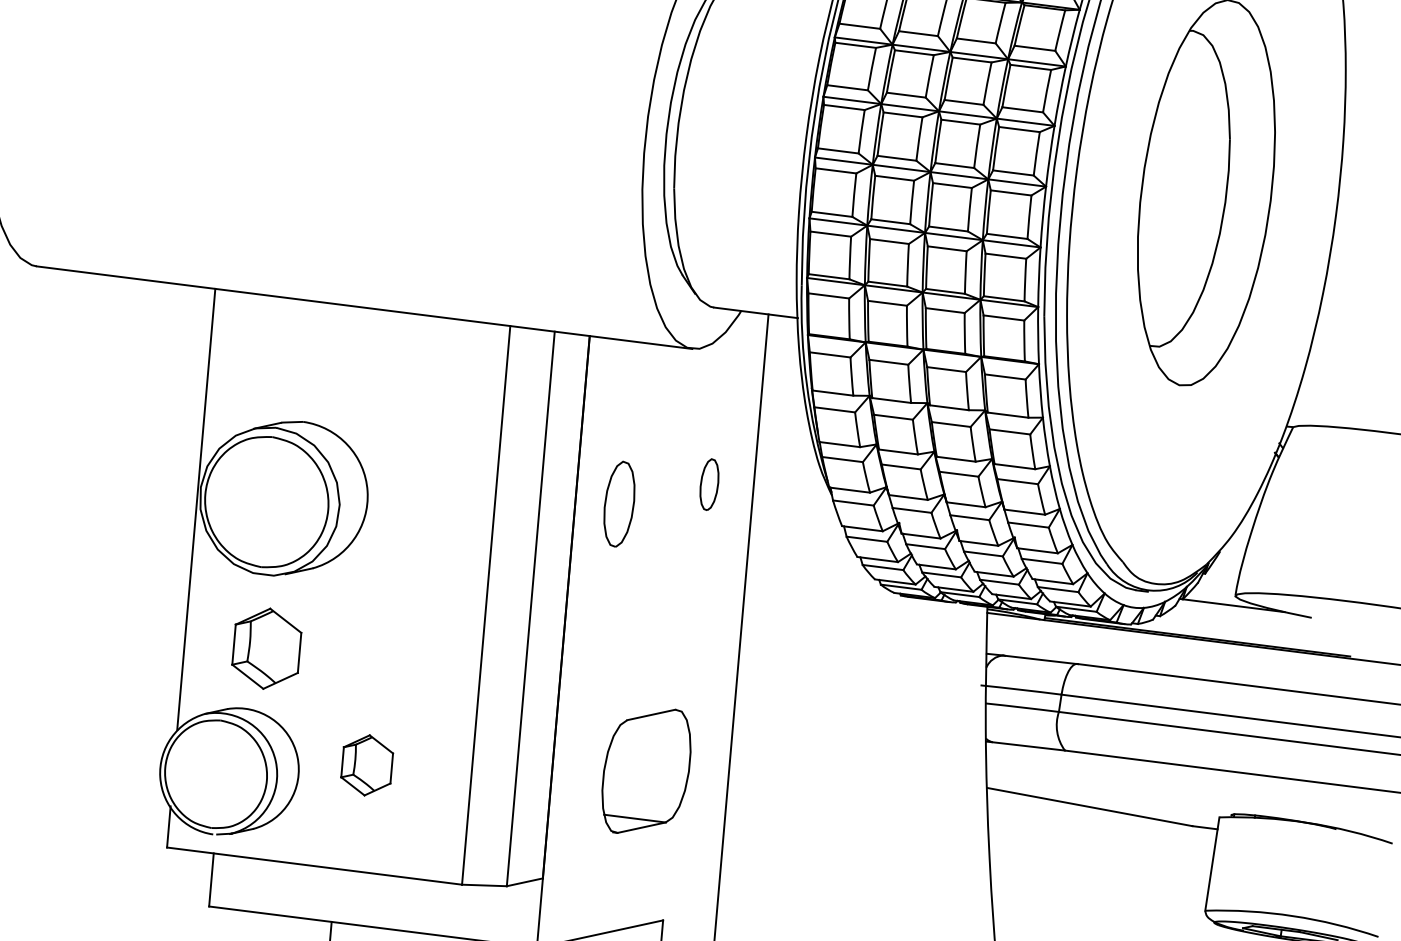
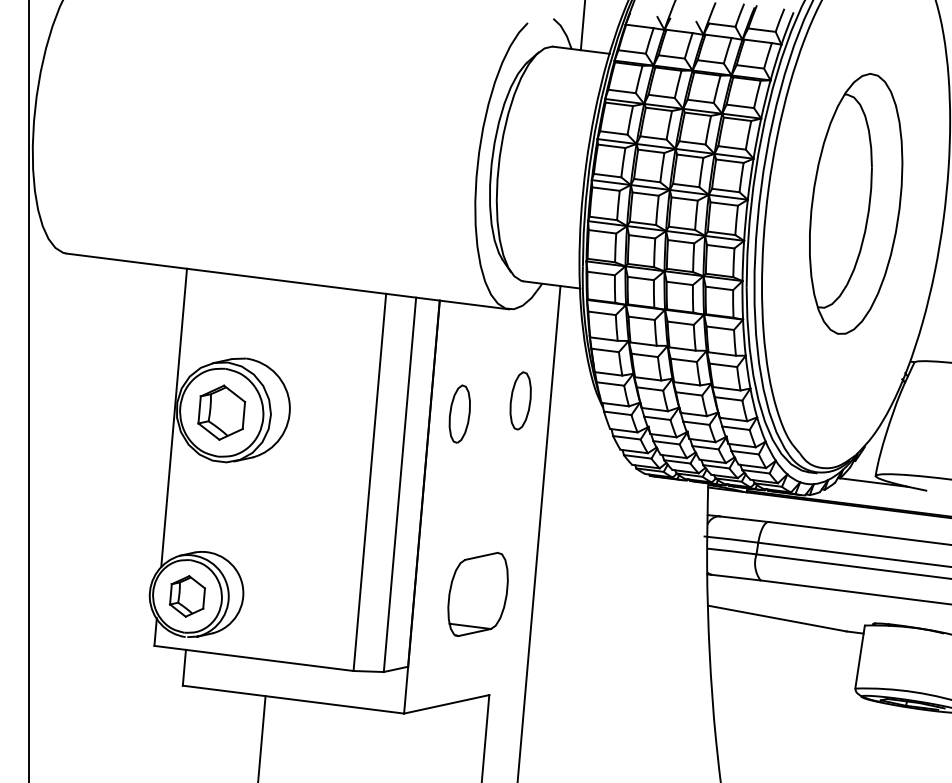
part: (709, 484) -> (520, 400), size x1.67
part: (266, 648) -> (221, 412), moved
part: (367, 765) -> (187, 596), moved

